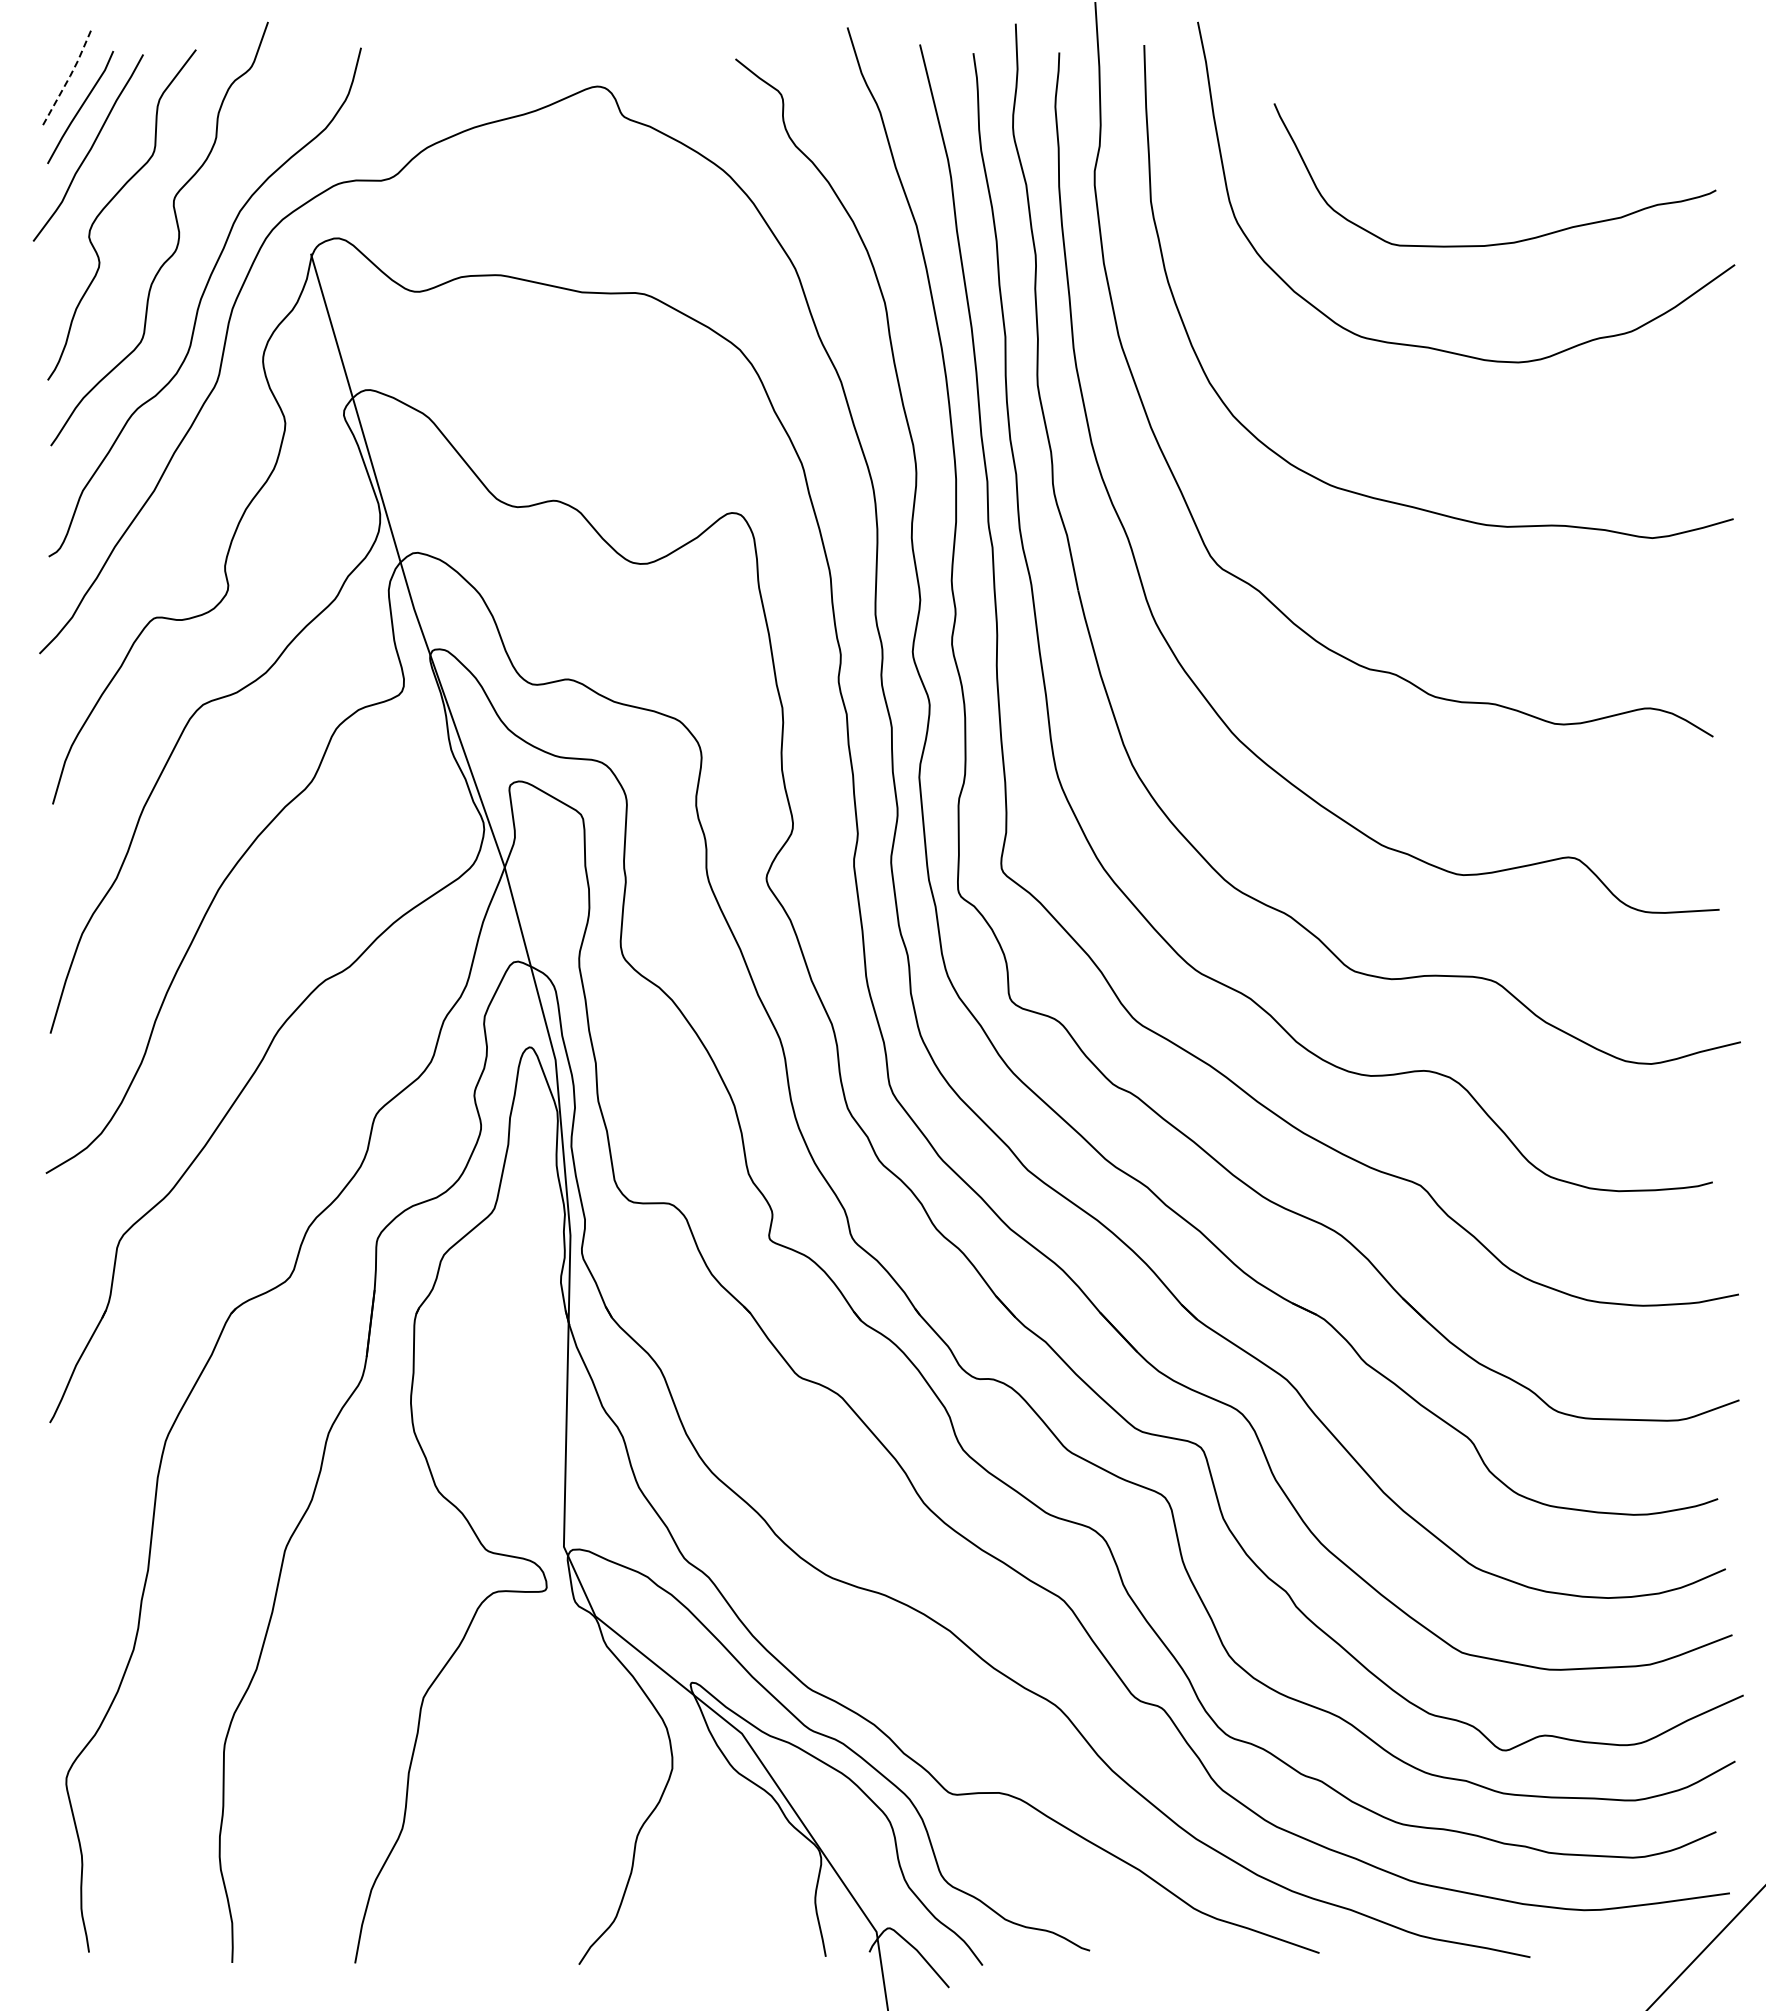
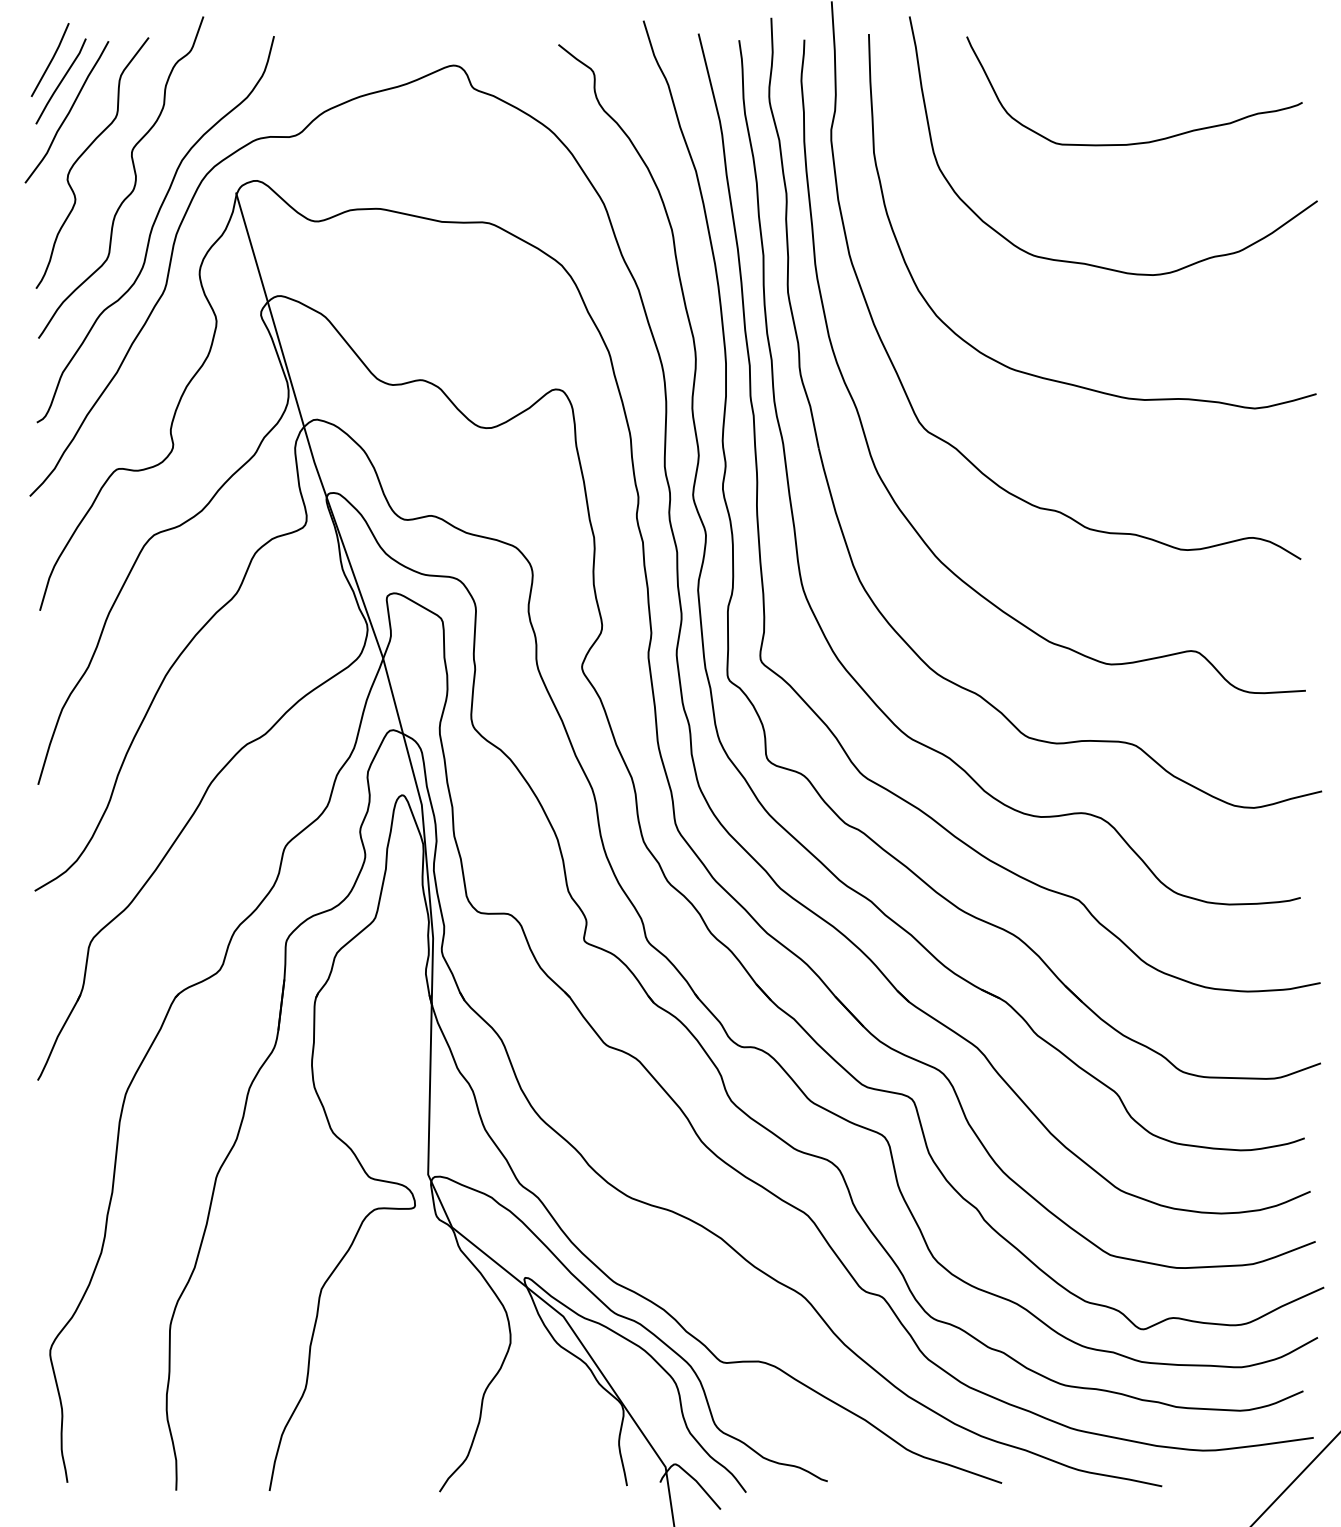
line: (68, 78) -> (51, 59), dashed -> solid
curve: (1504, 242) -> (1141, 142), moved

